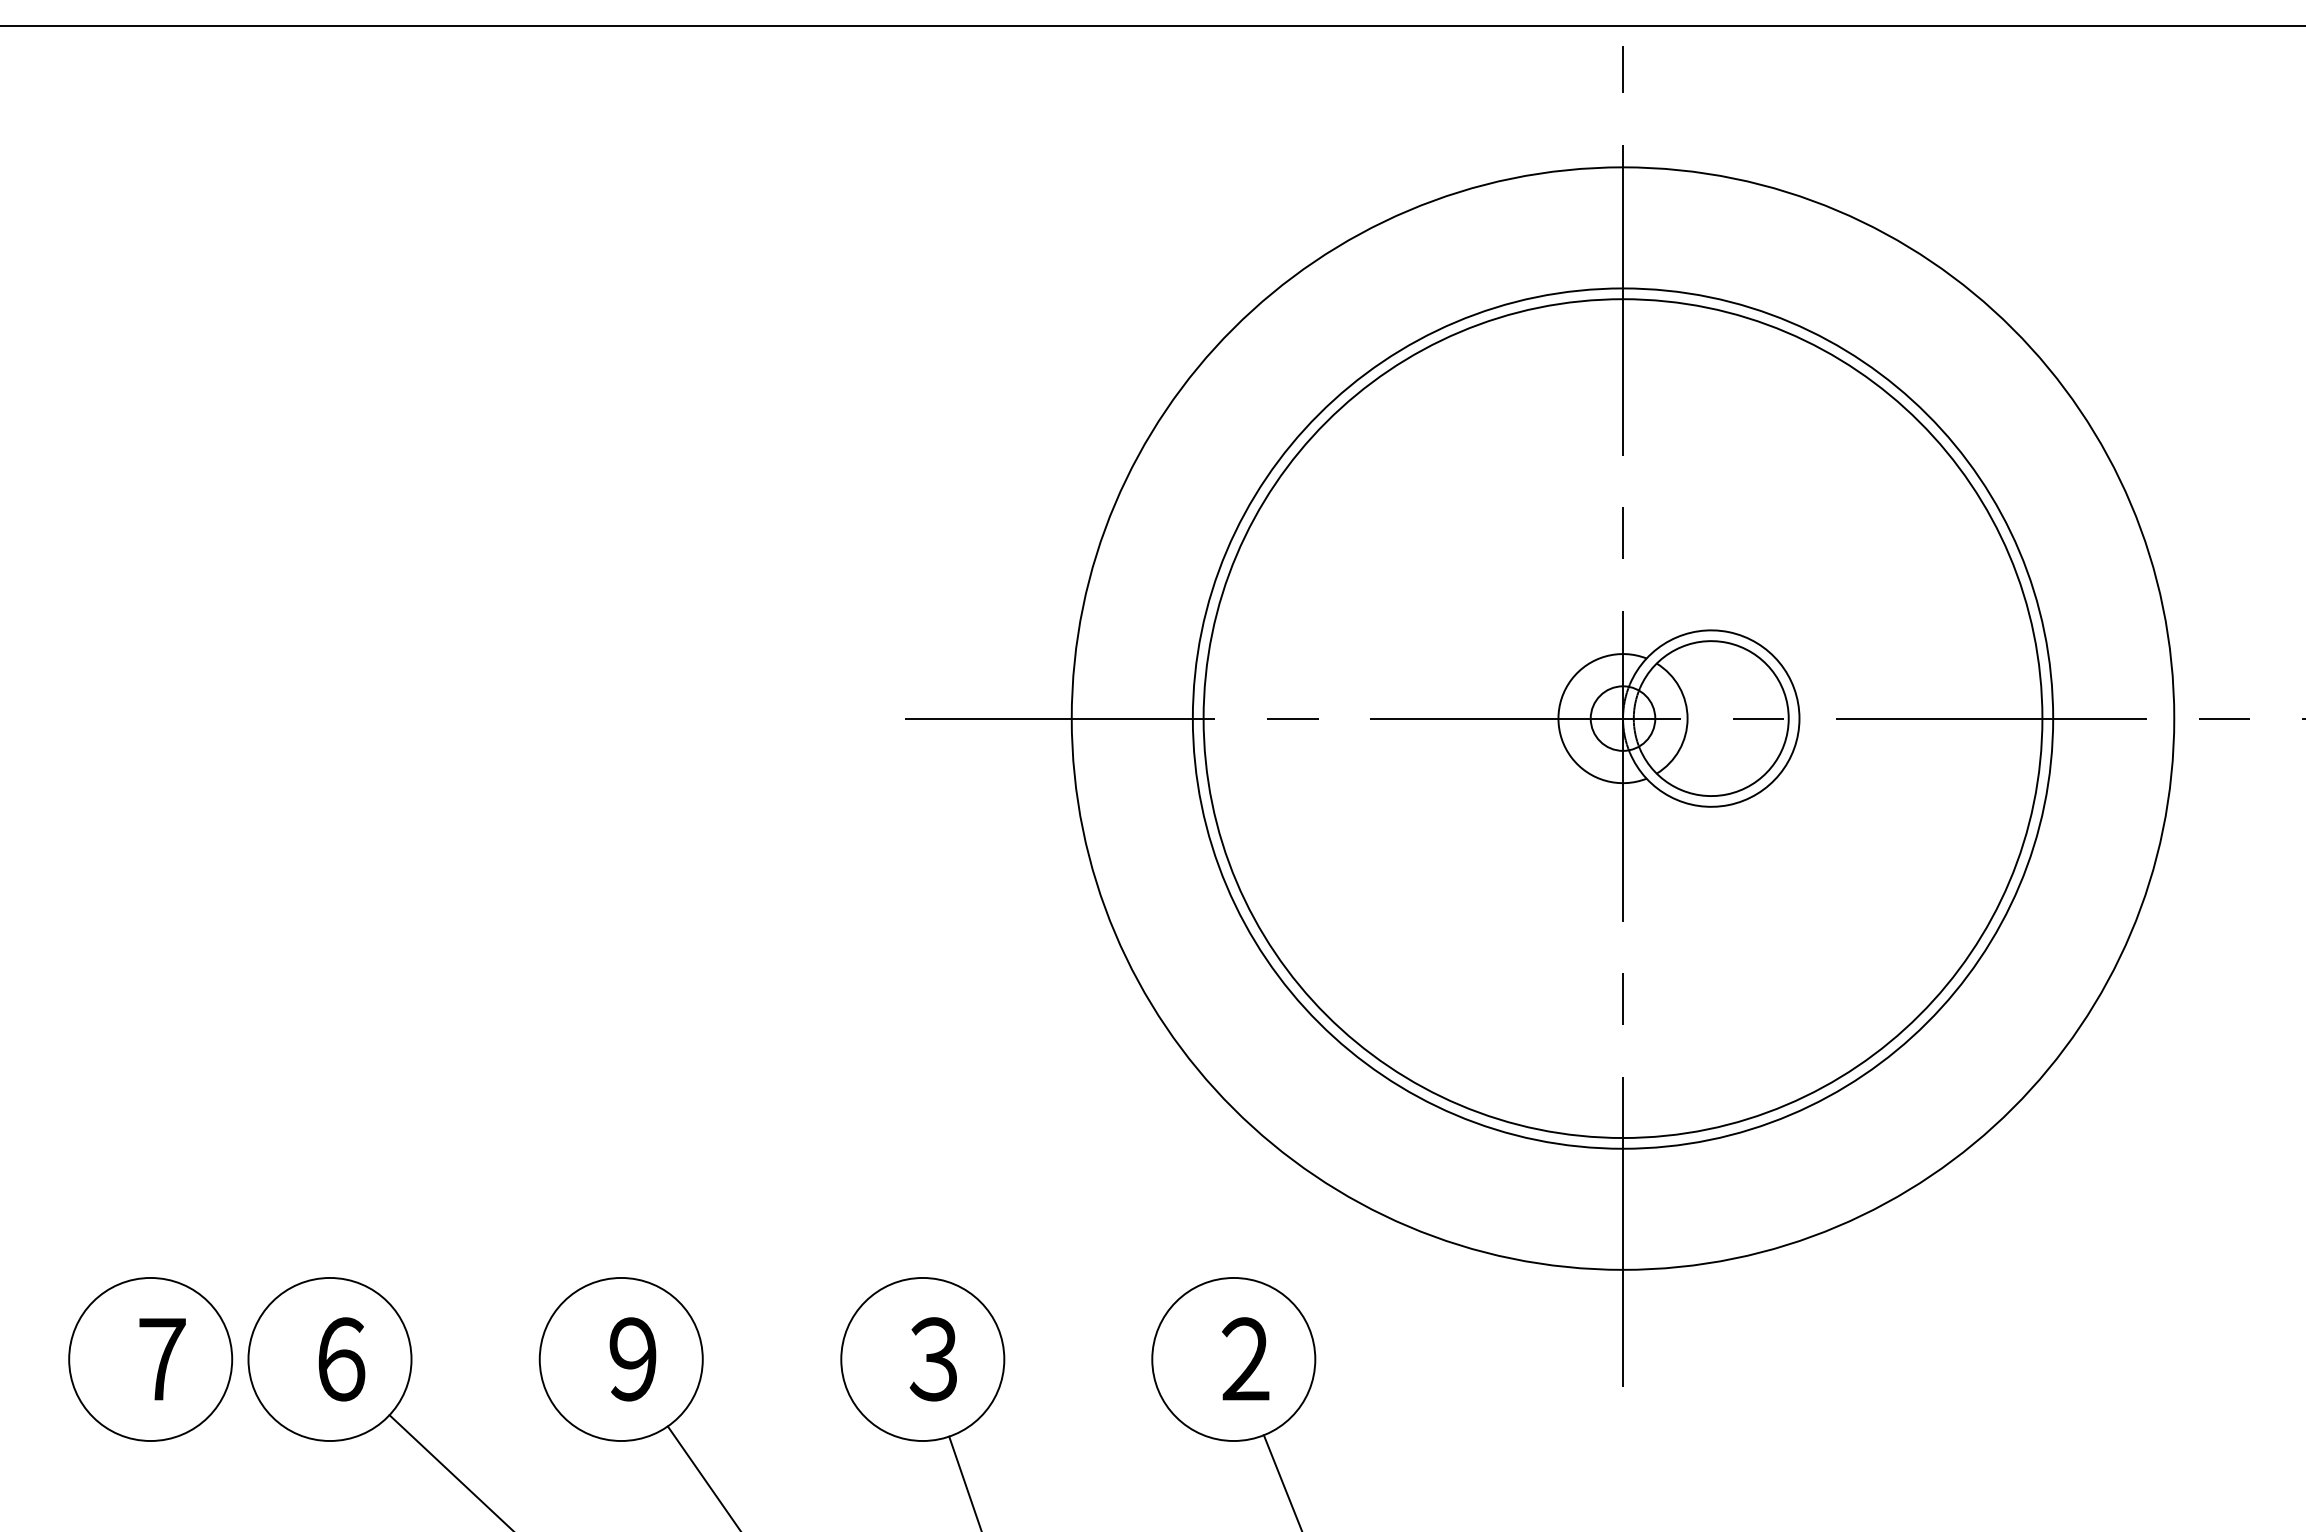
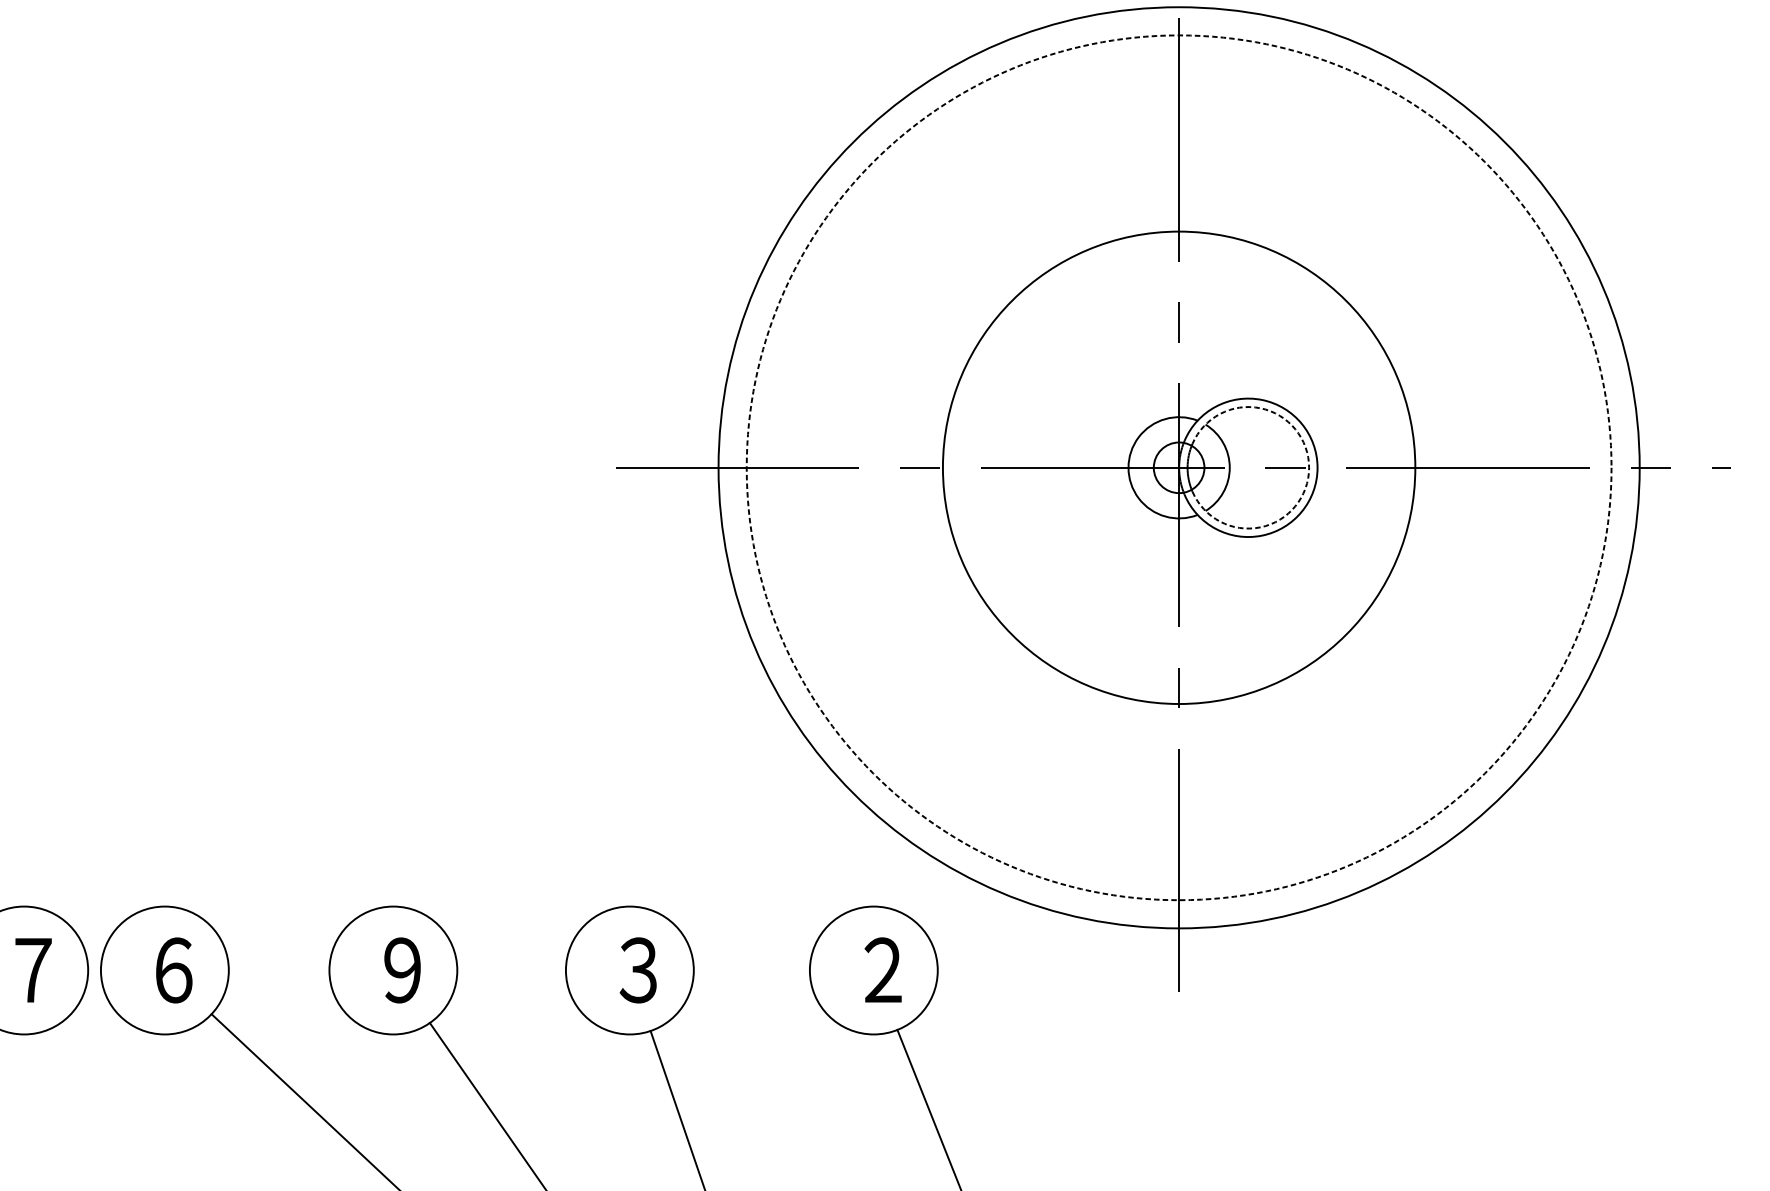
circle: (1622, 718) -> (1178, 467), size x0.7
circle: (1622, 718) -> (1178, 467), size x1.4
circle: (1622, 718) -> (1178, 467), solid -> dashed
arc: (1788, 718) -> (1308, 467), solid -> dashed

